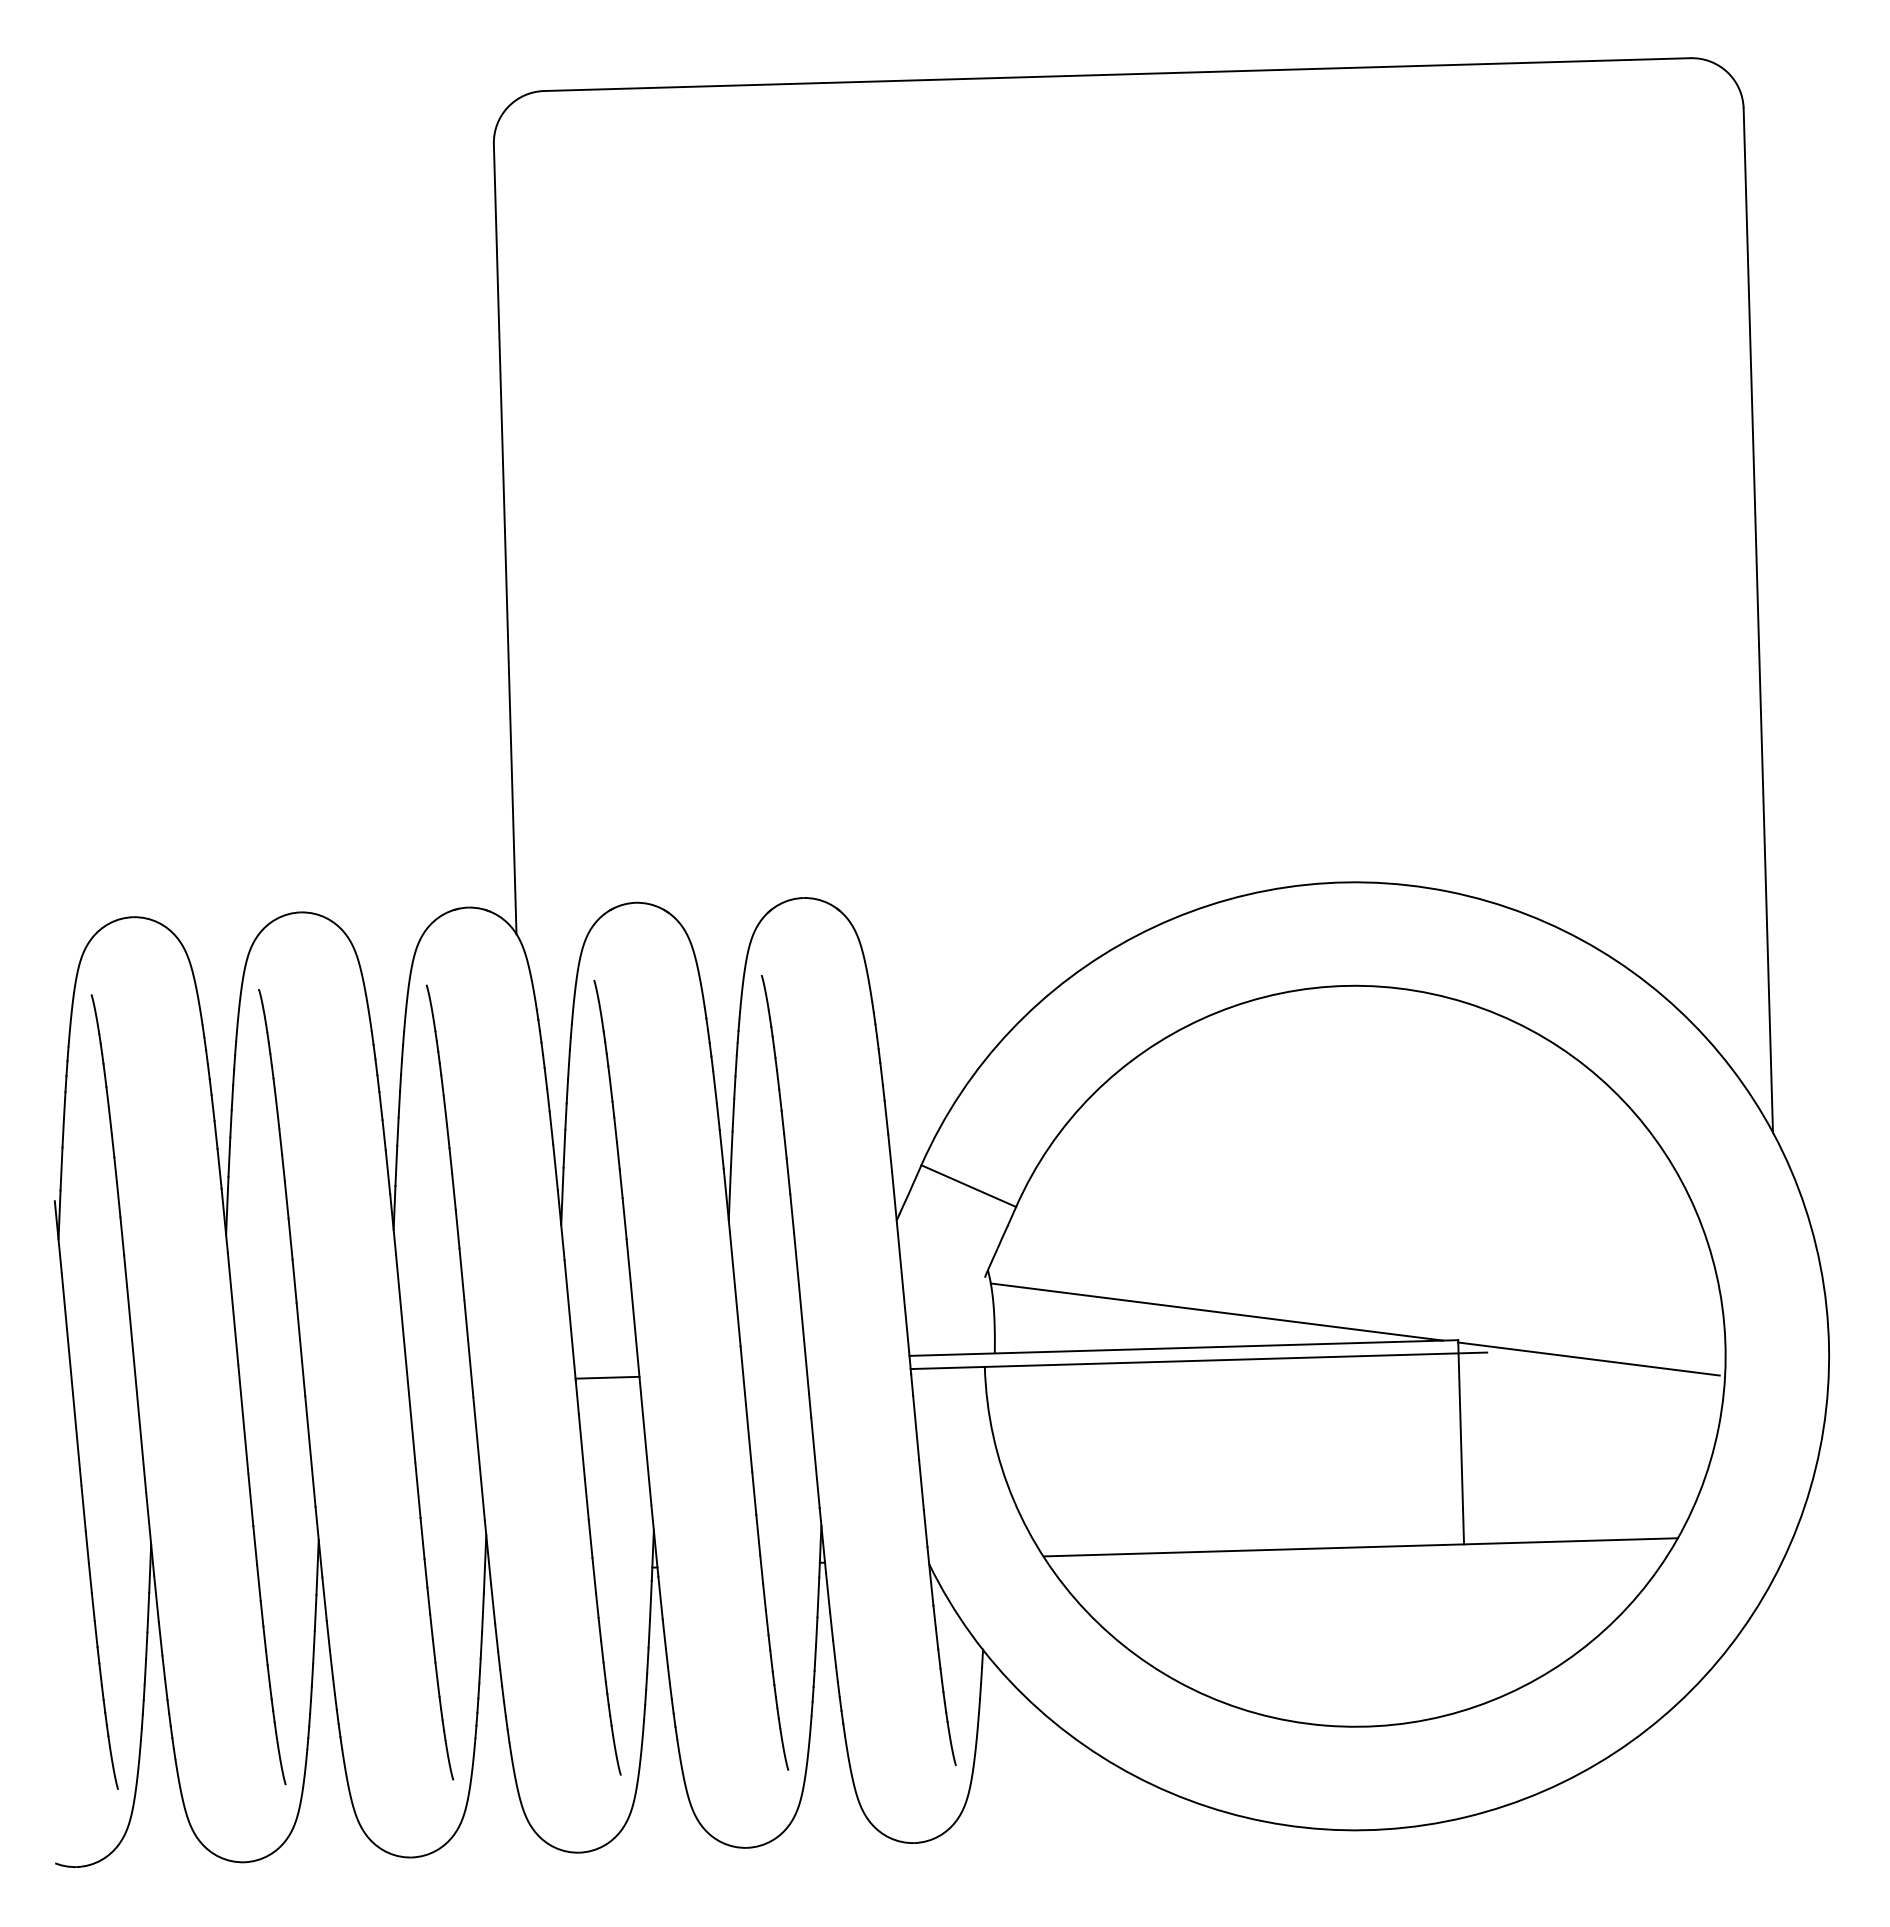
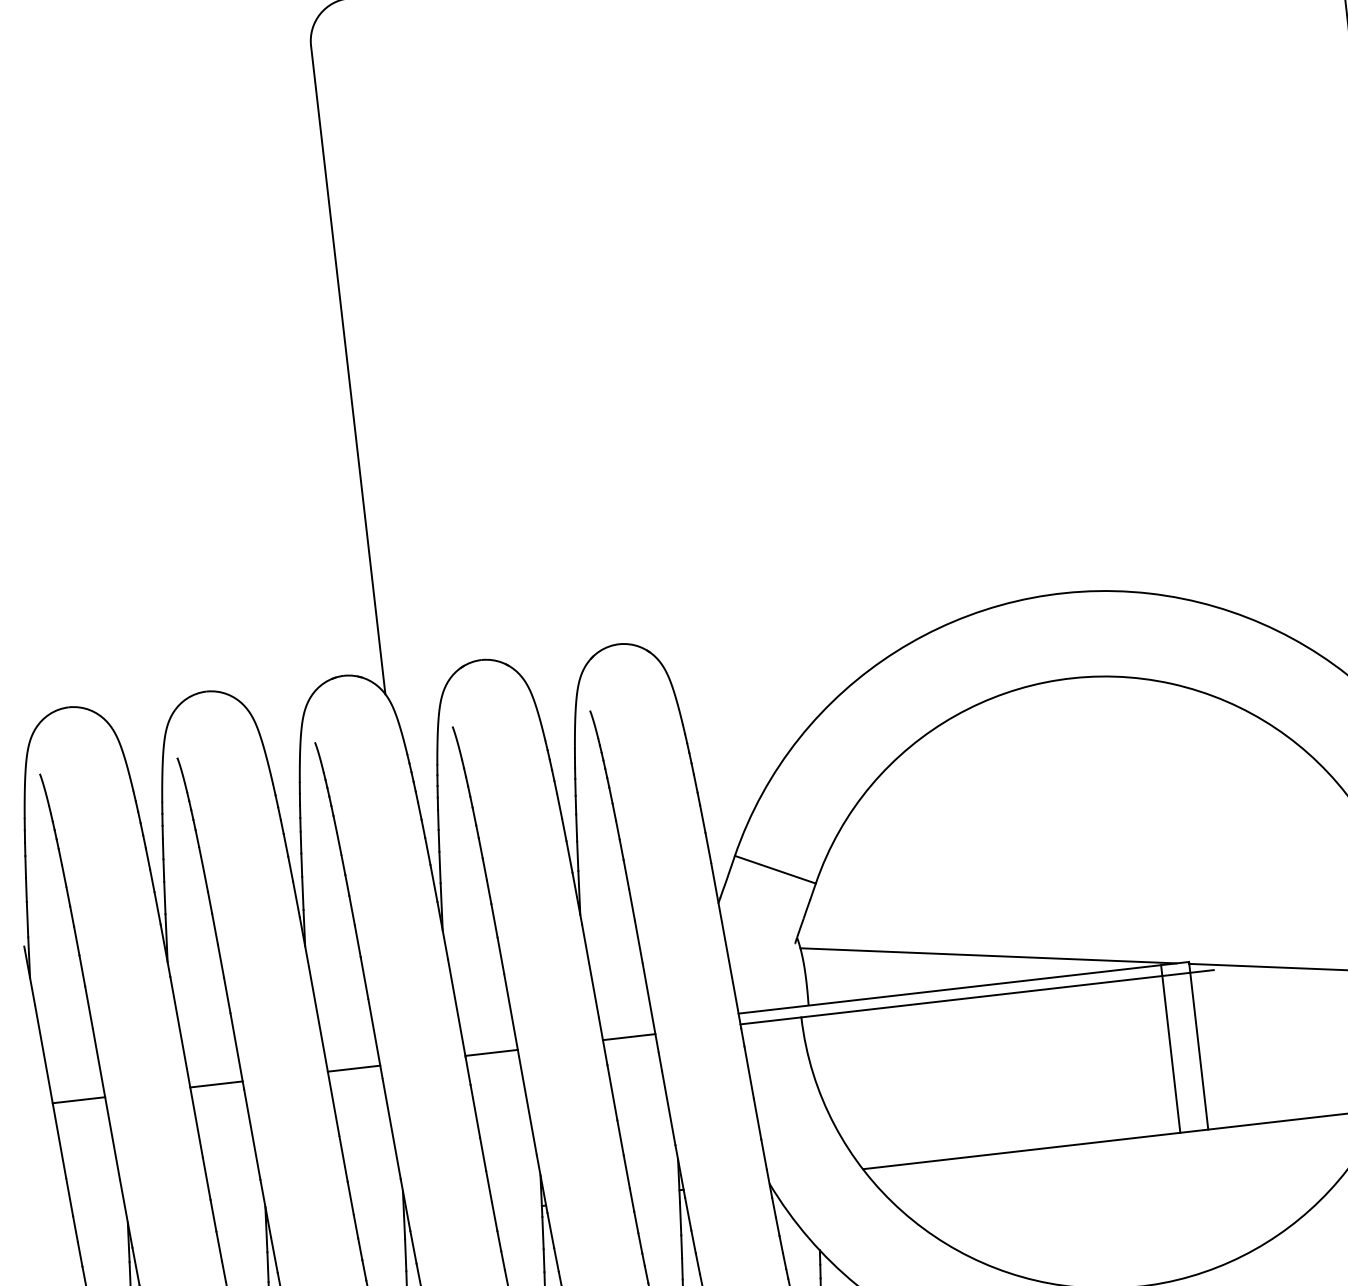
line: (775, 1372) -> (629, 1036), added
line: (439, 1382) -> (353, 1068), added
line: (272, 1387) -> (216, 1084), added
line: (104, 1392) -> (78, 1100), added
line: (1427, 1443) -> (1171, 1049), added

